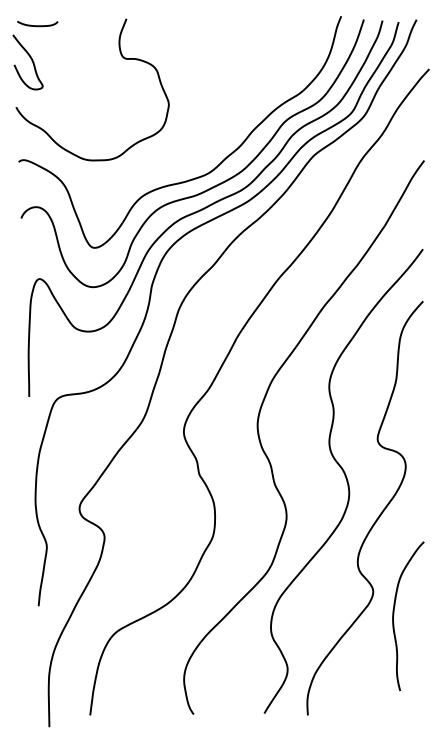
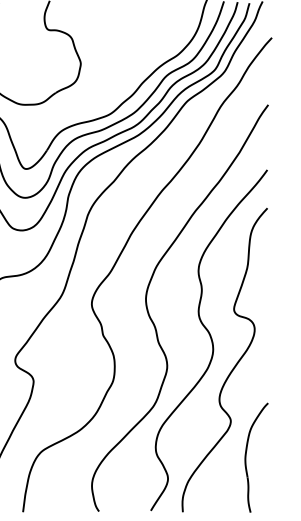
part: (394, 615) -> (246, 457), moved

